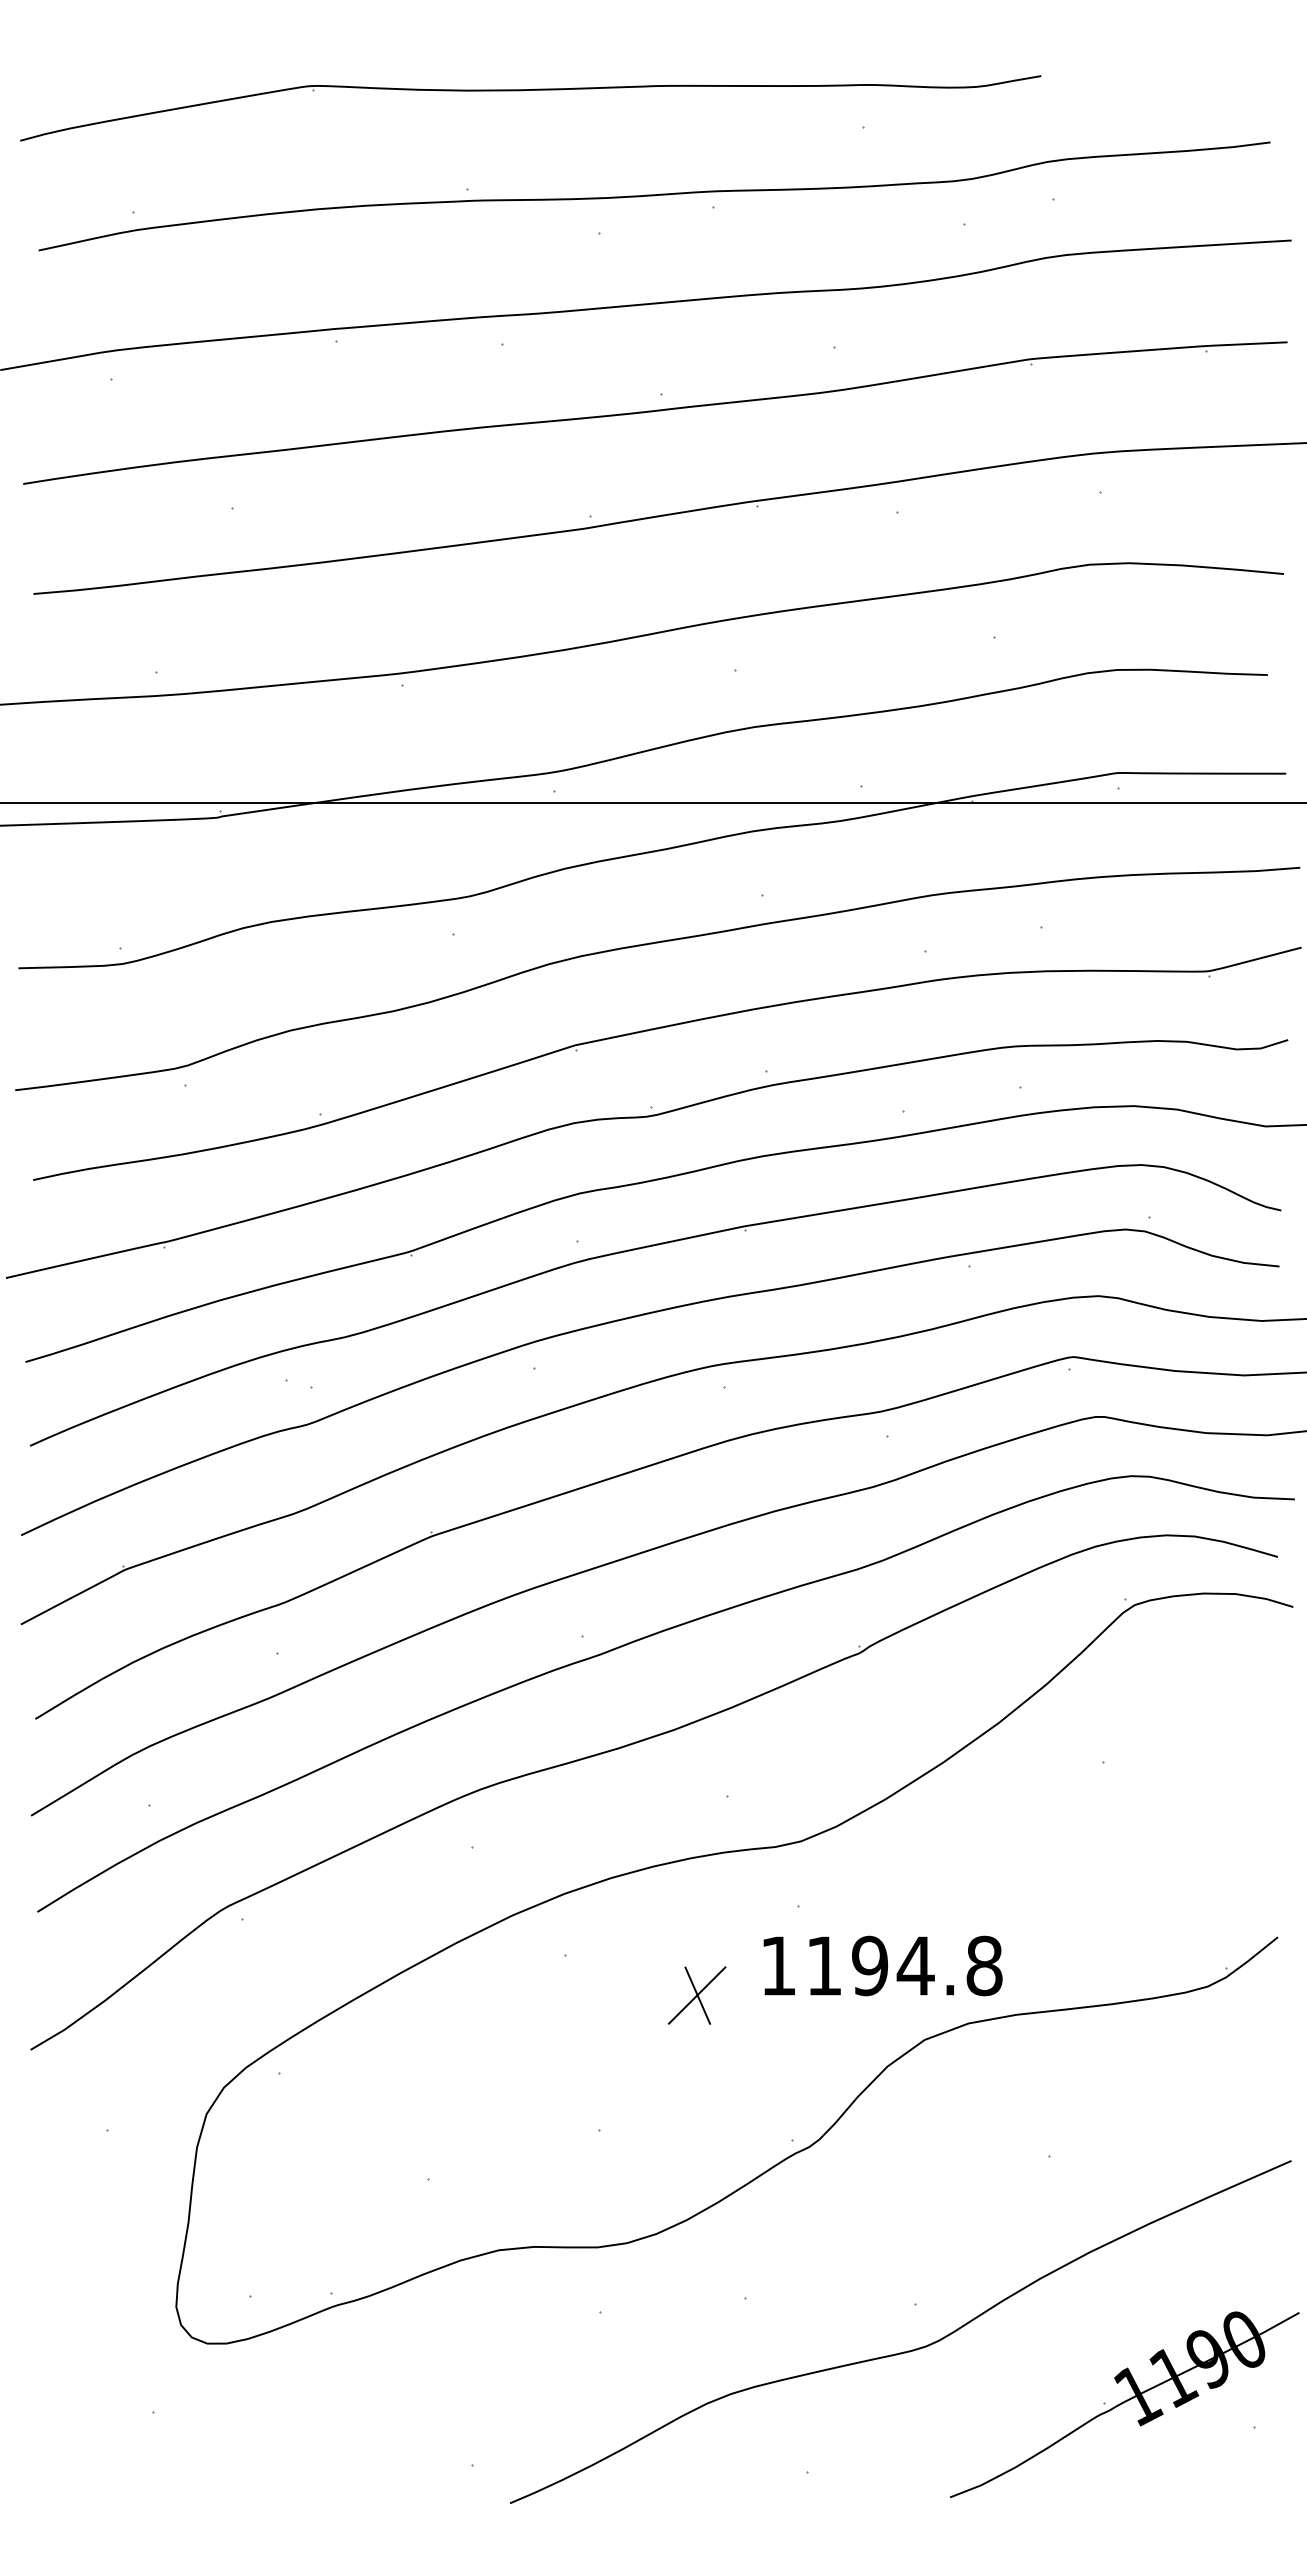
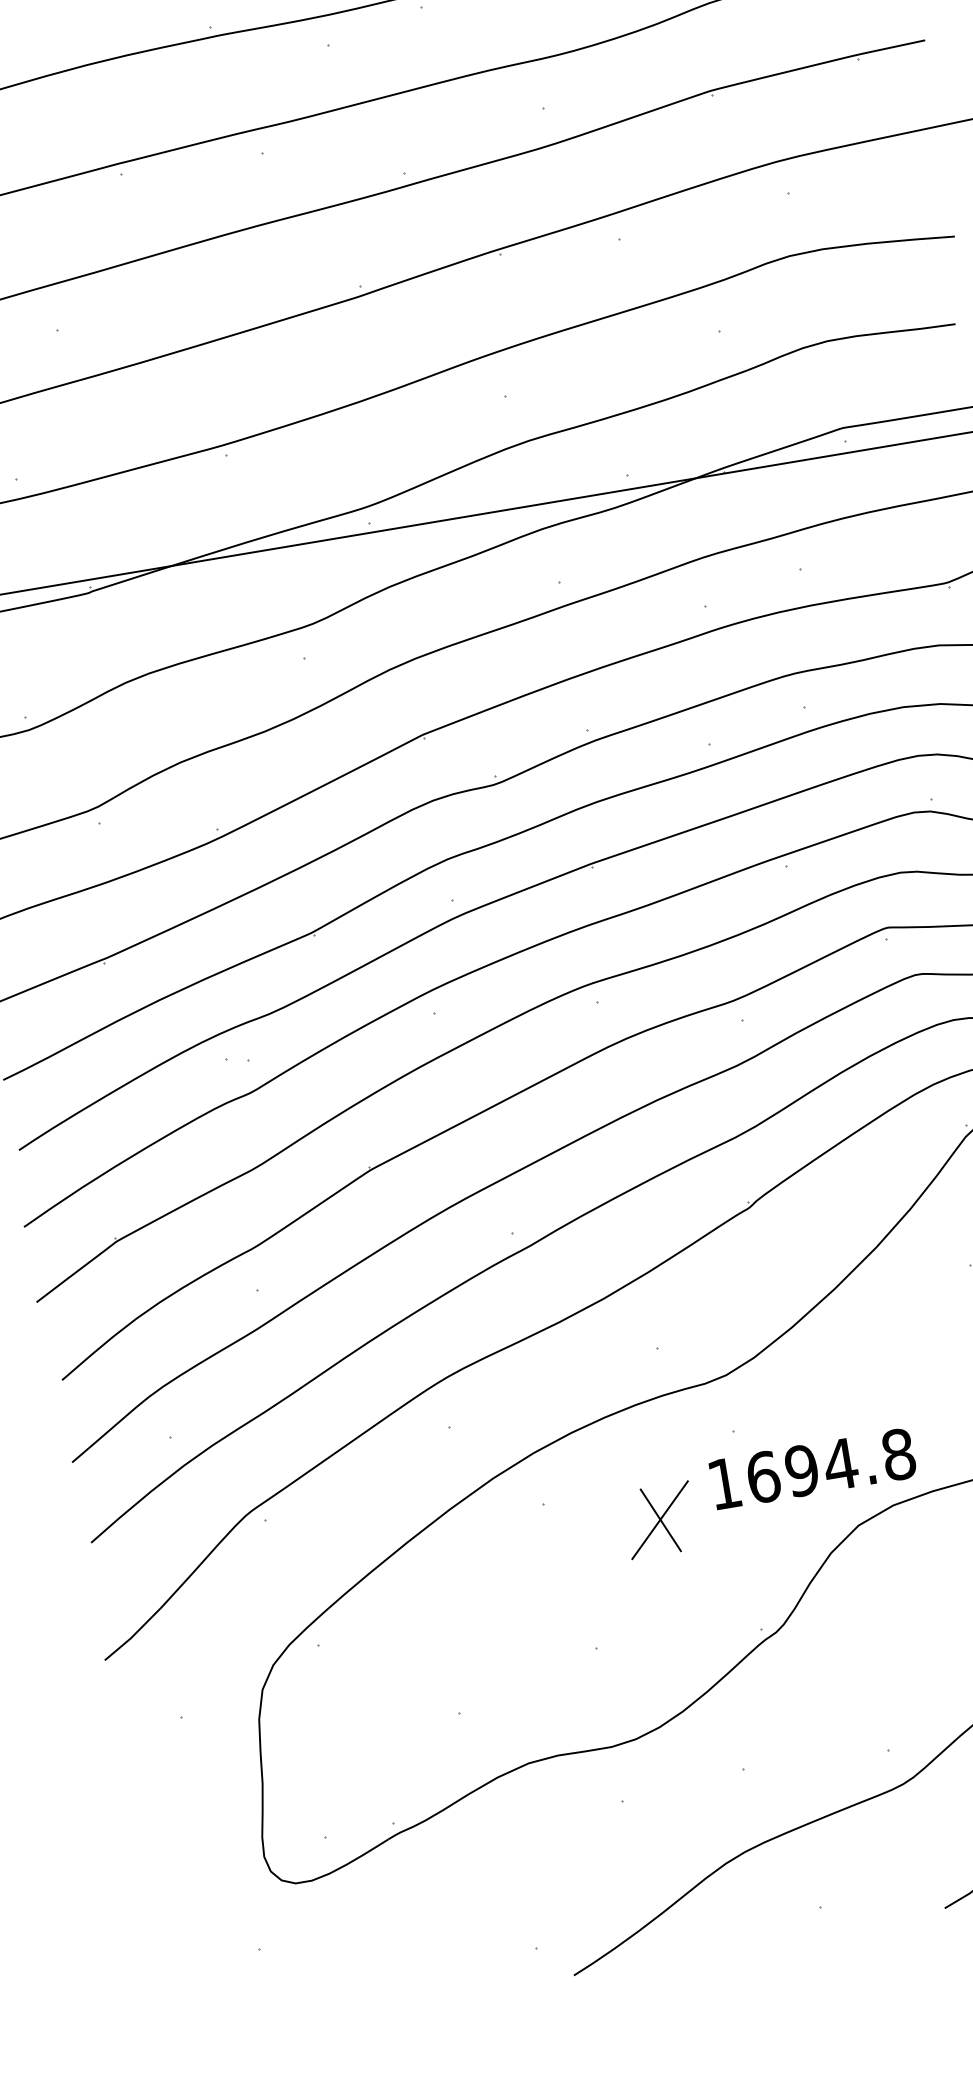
text: (824, 1965) -> (763, 1476), 1194.8 -> 1694.8
part: (697, 1995) -> (660, 1520), size x1.4

